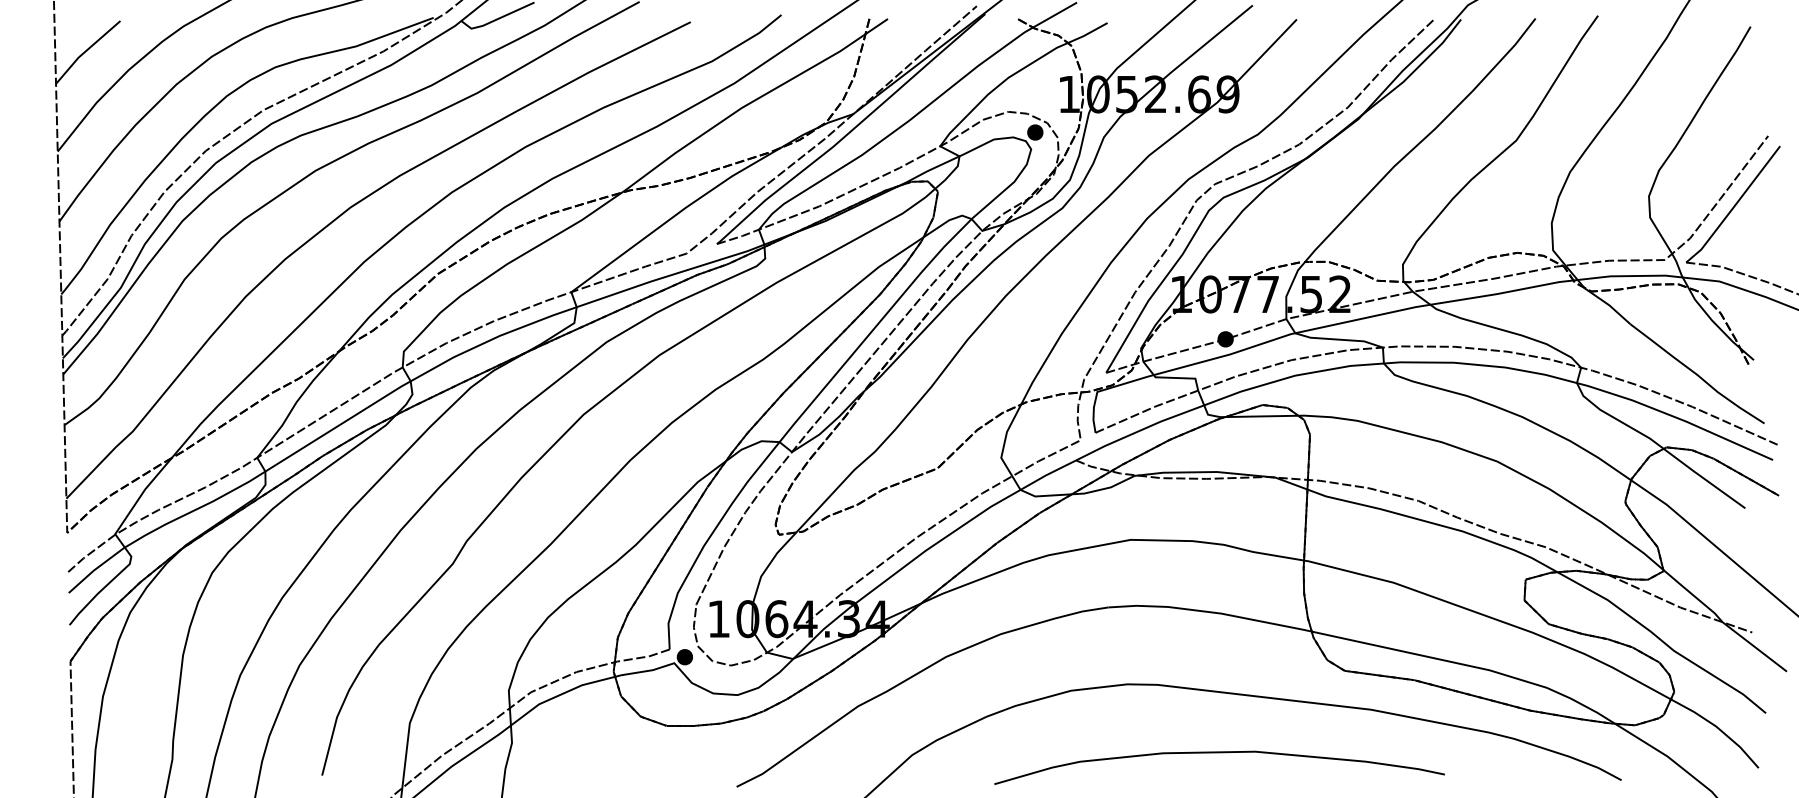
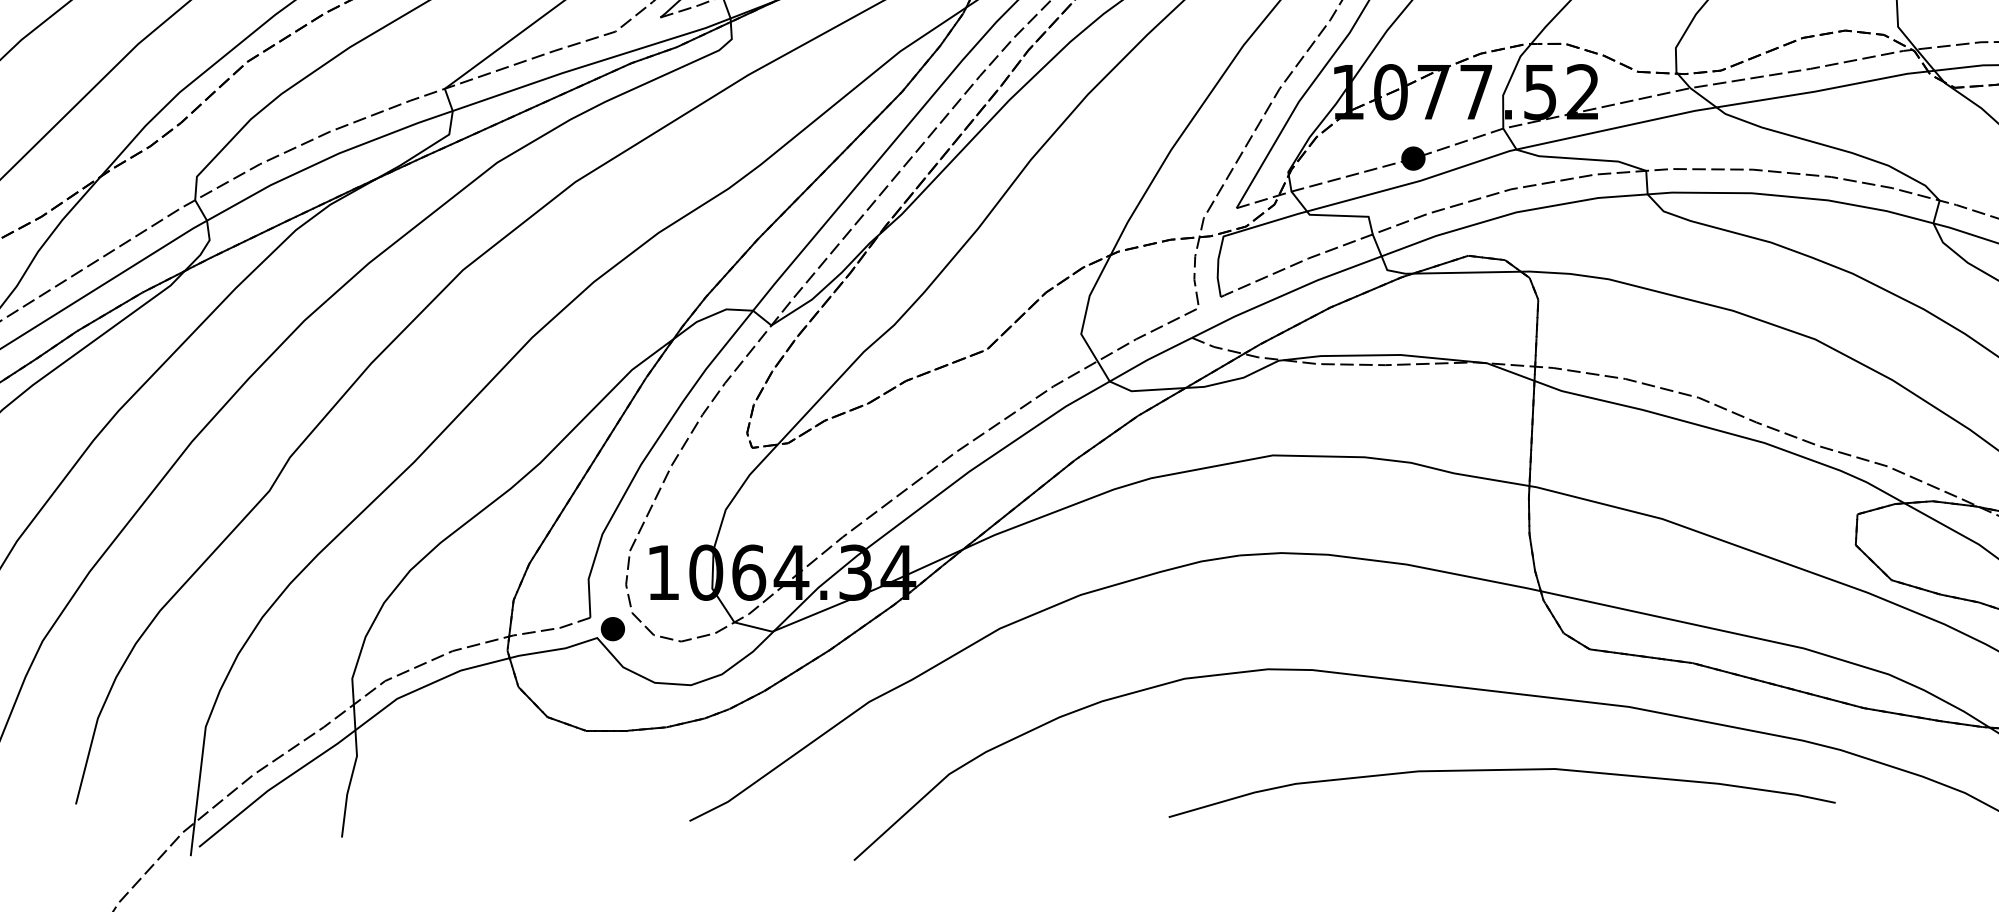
curve: (1219, 753) -> (1501, 771), moved

